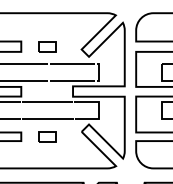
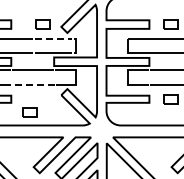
part: (46, 46) -> (42, 24), moved
line: (73, 63) -> (54, 38), solid -> dashed
line: (46, 118) -> (32, 84), solid -> dashed
part: (46, 137) -> (29, 112), moved

